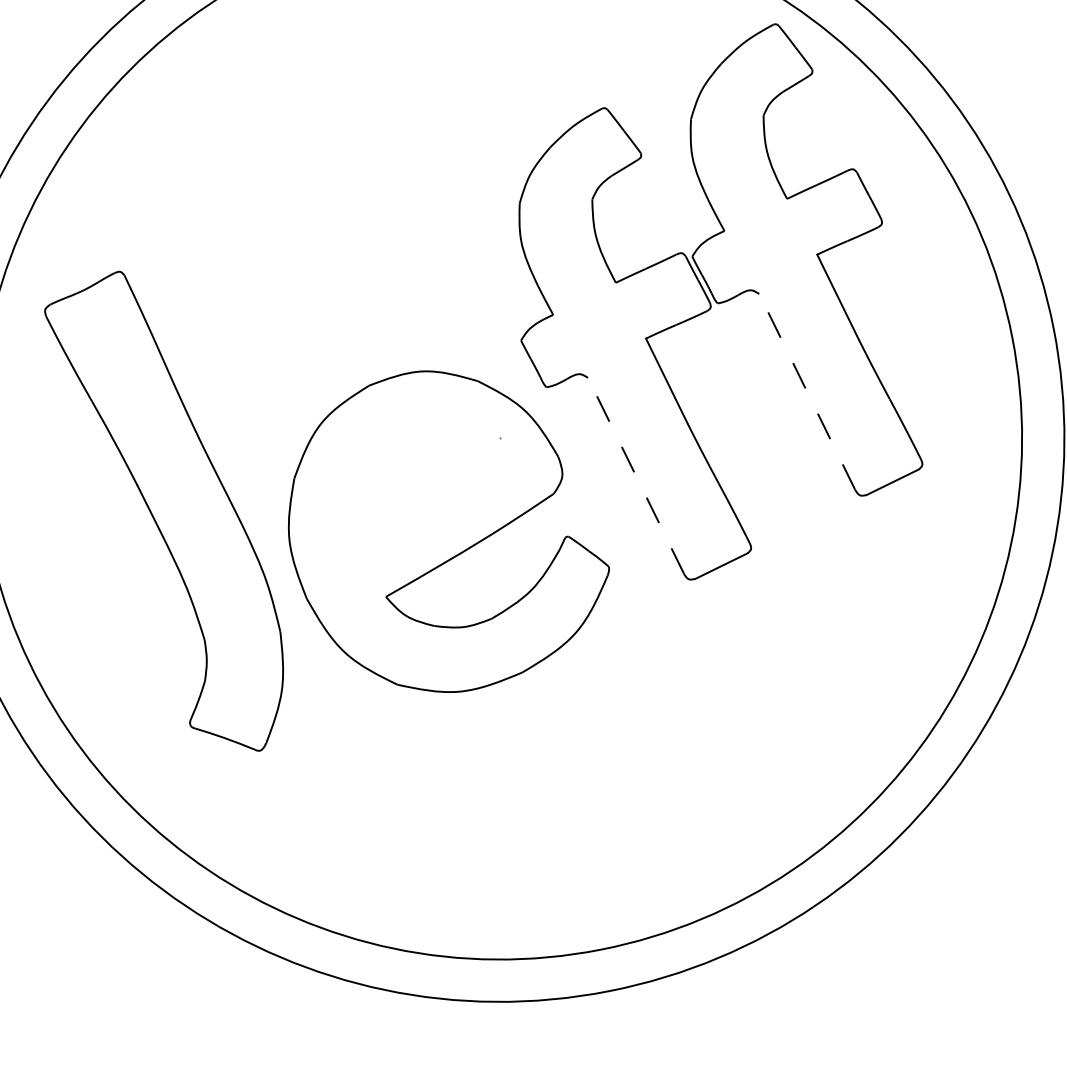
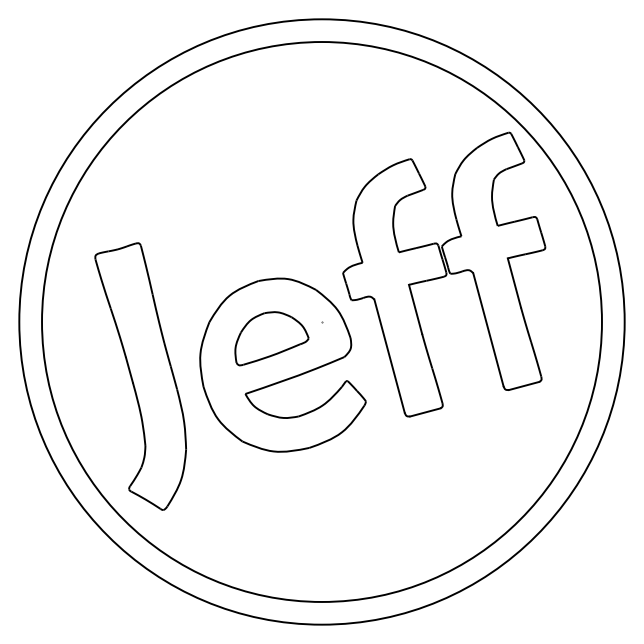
line: (807, 391) -> (488, 329), dashed -> solid
line: (635, 474) -> (389, 355), dashed -> solid
part: (413, 486) -> (271, 338), added
part: (170, 514) -> (140, 376), moved

